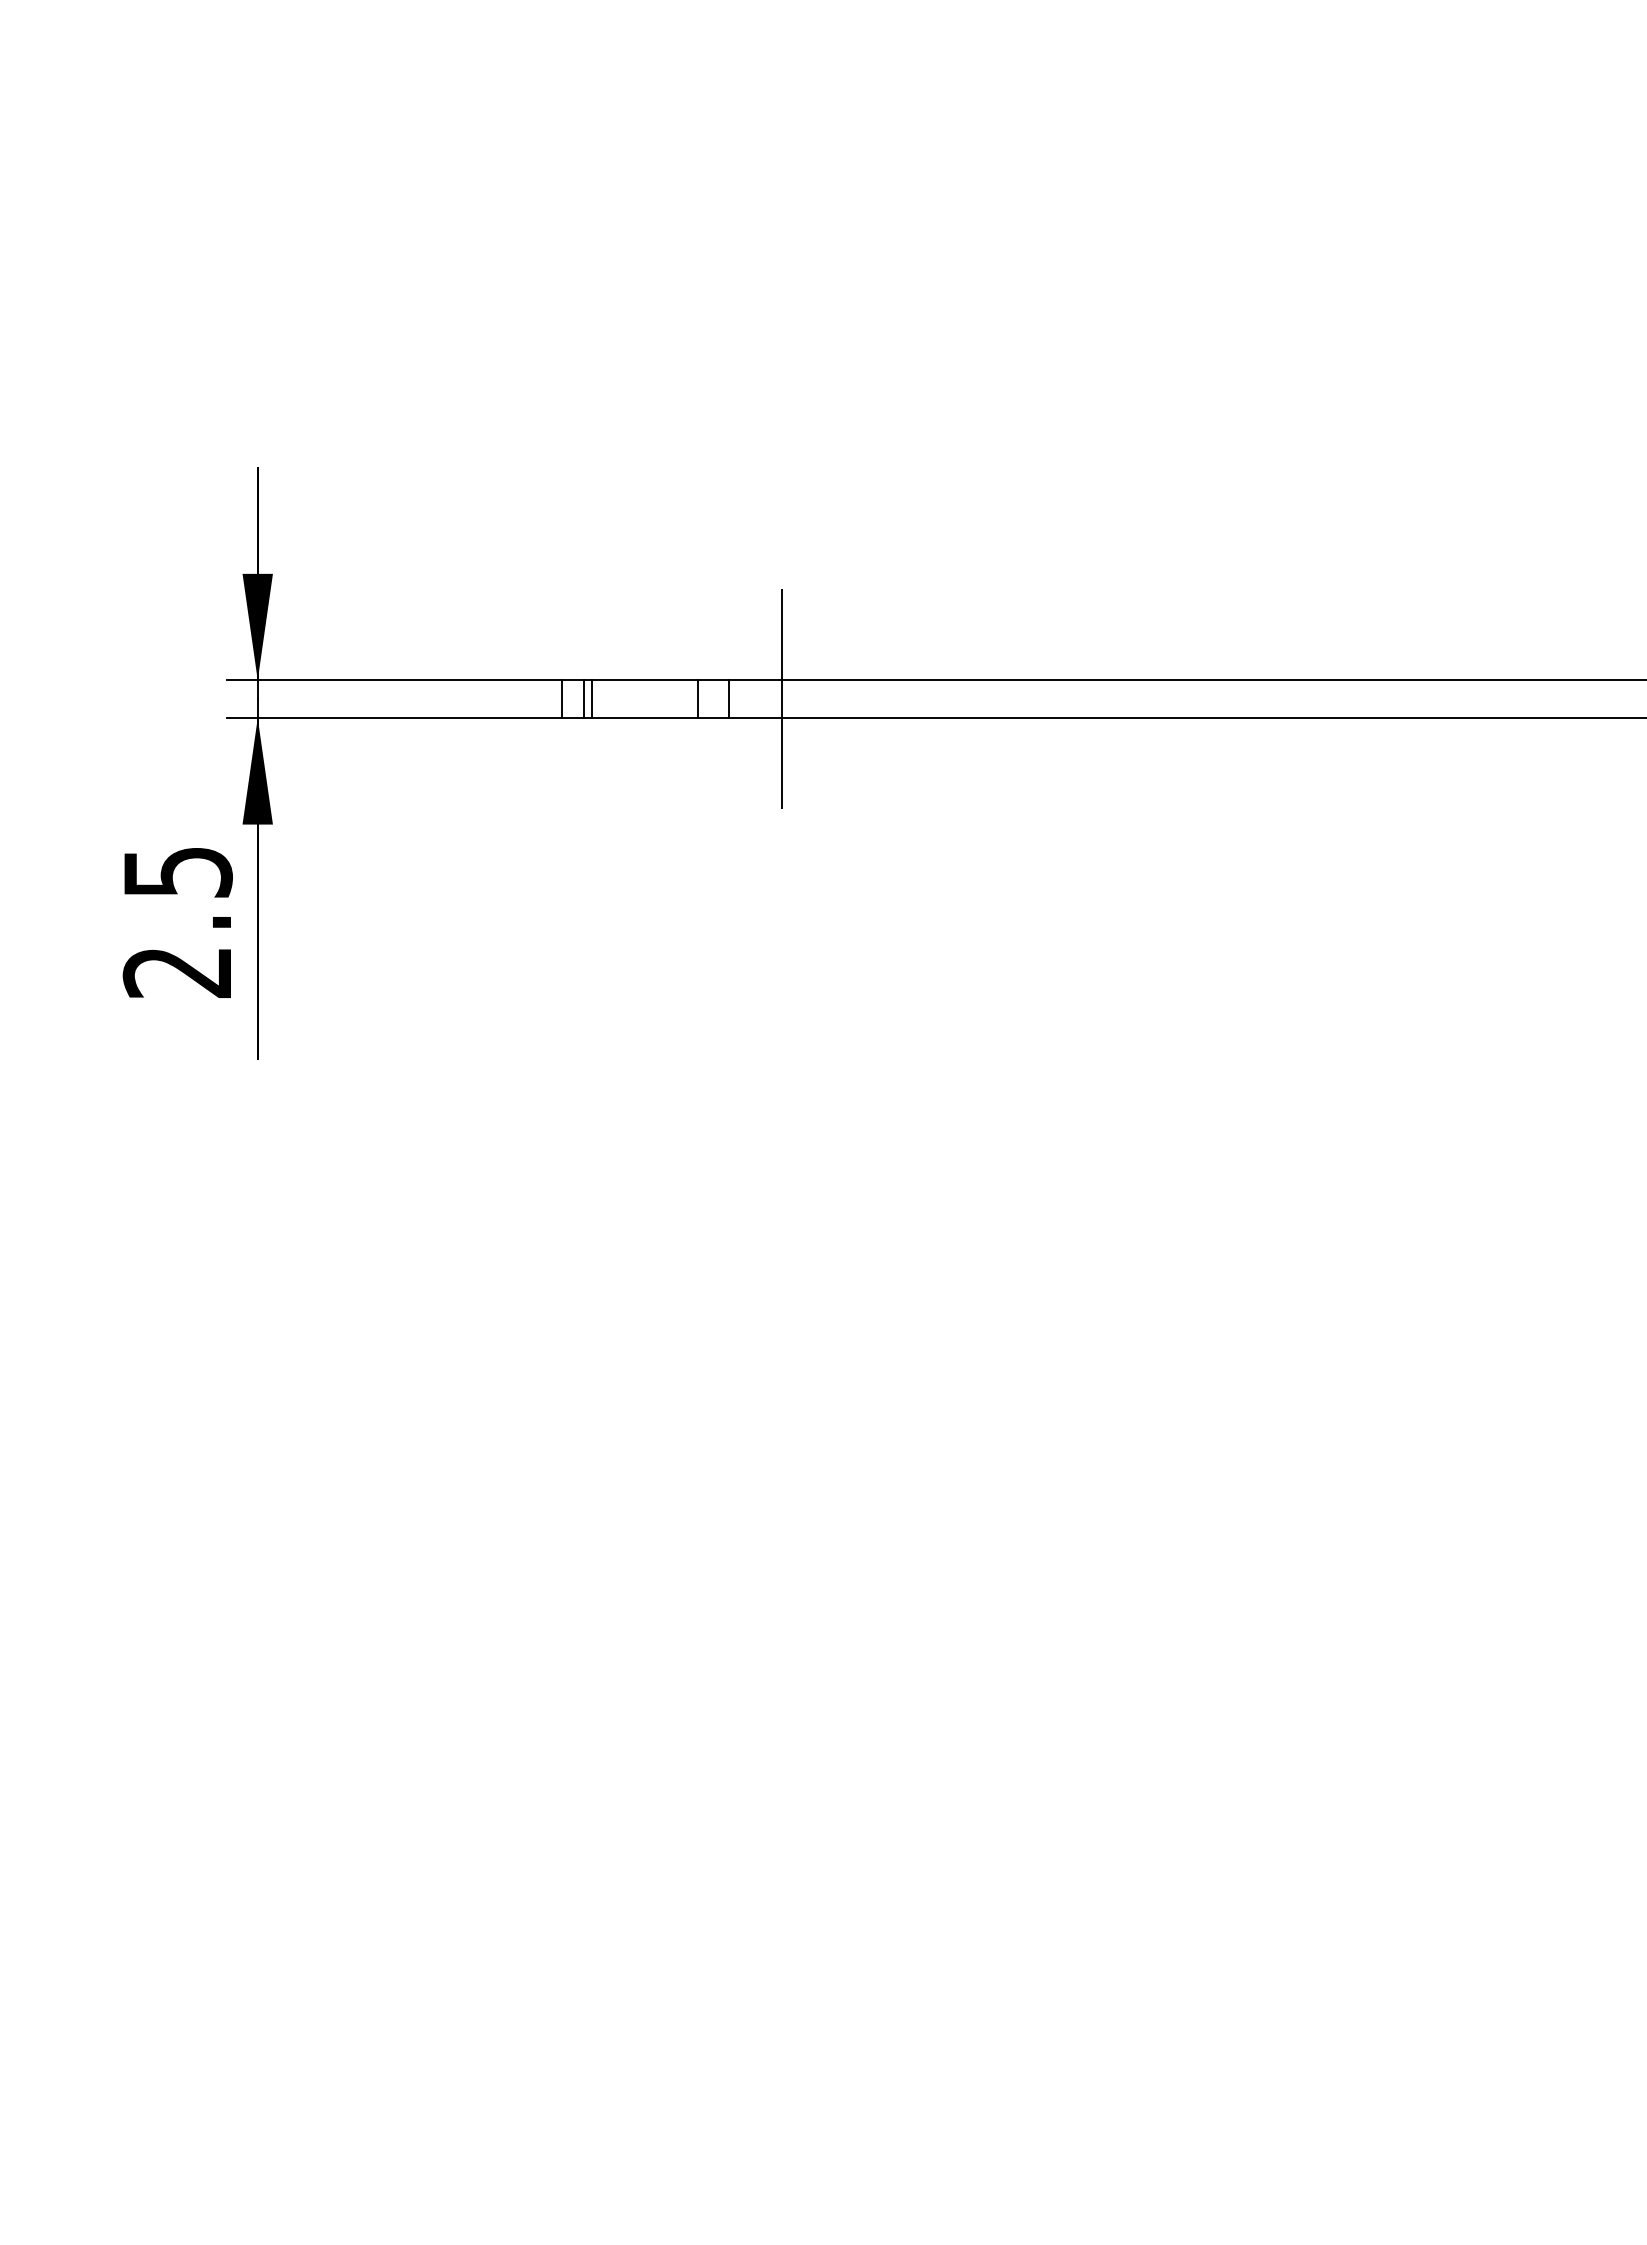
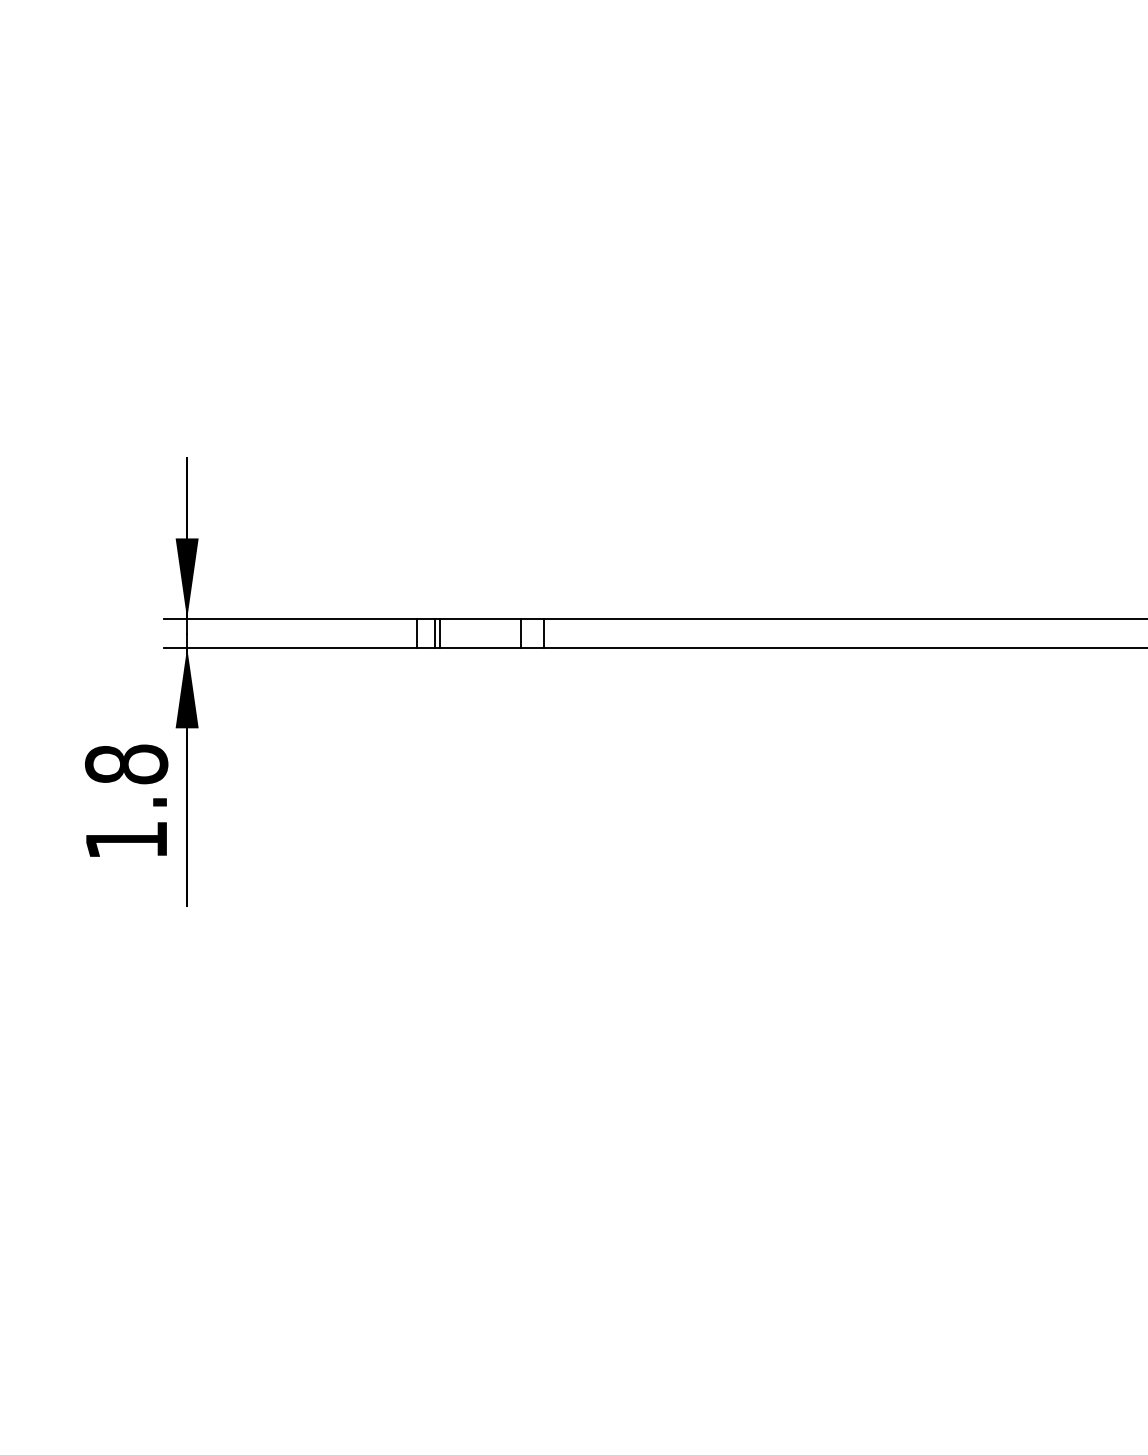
line: (781, 699) -> (583, 633), removed
text: (177, 921) -> (126, 801), 2.5 -> 1.8

